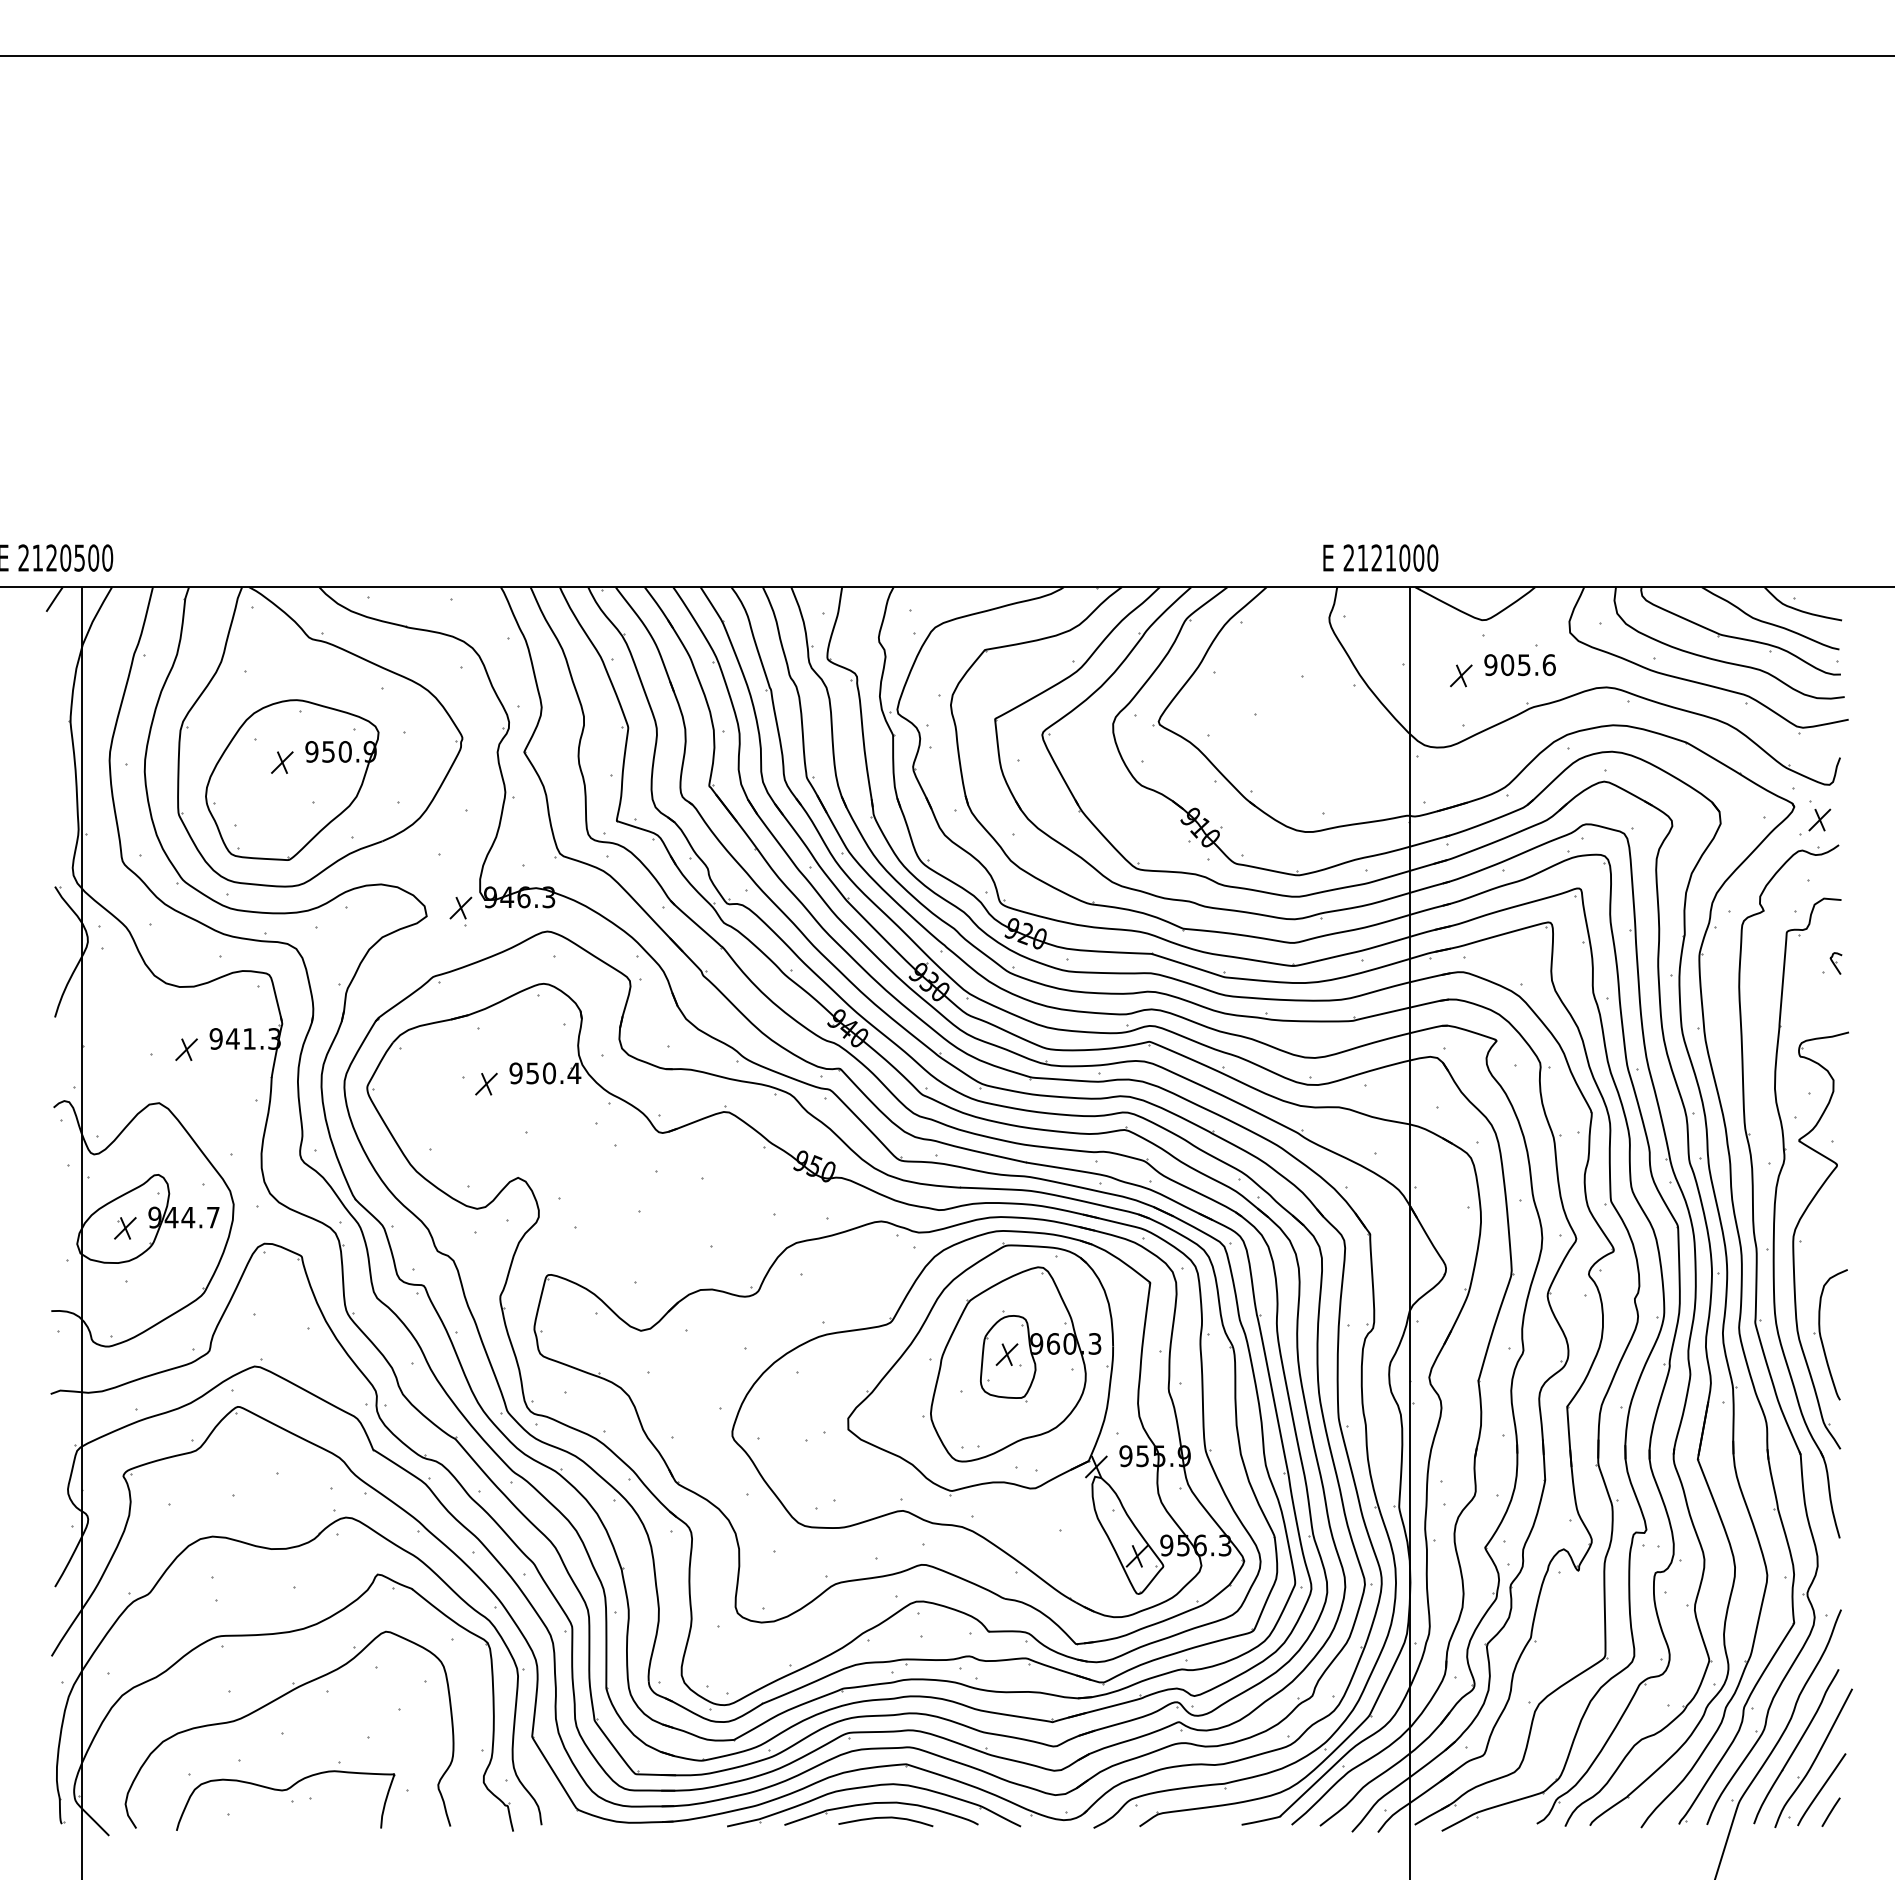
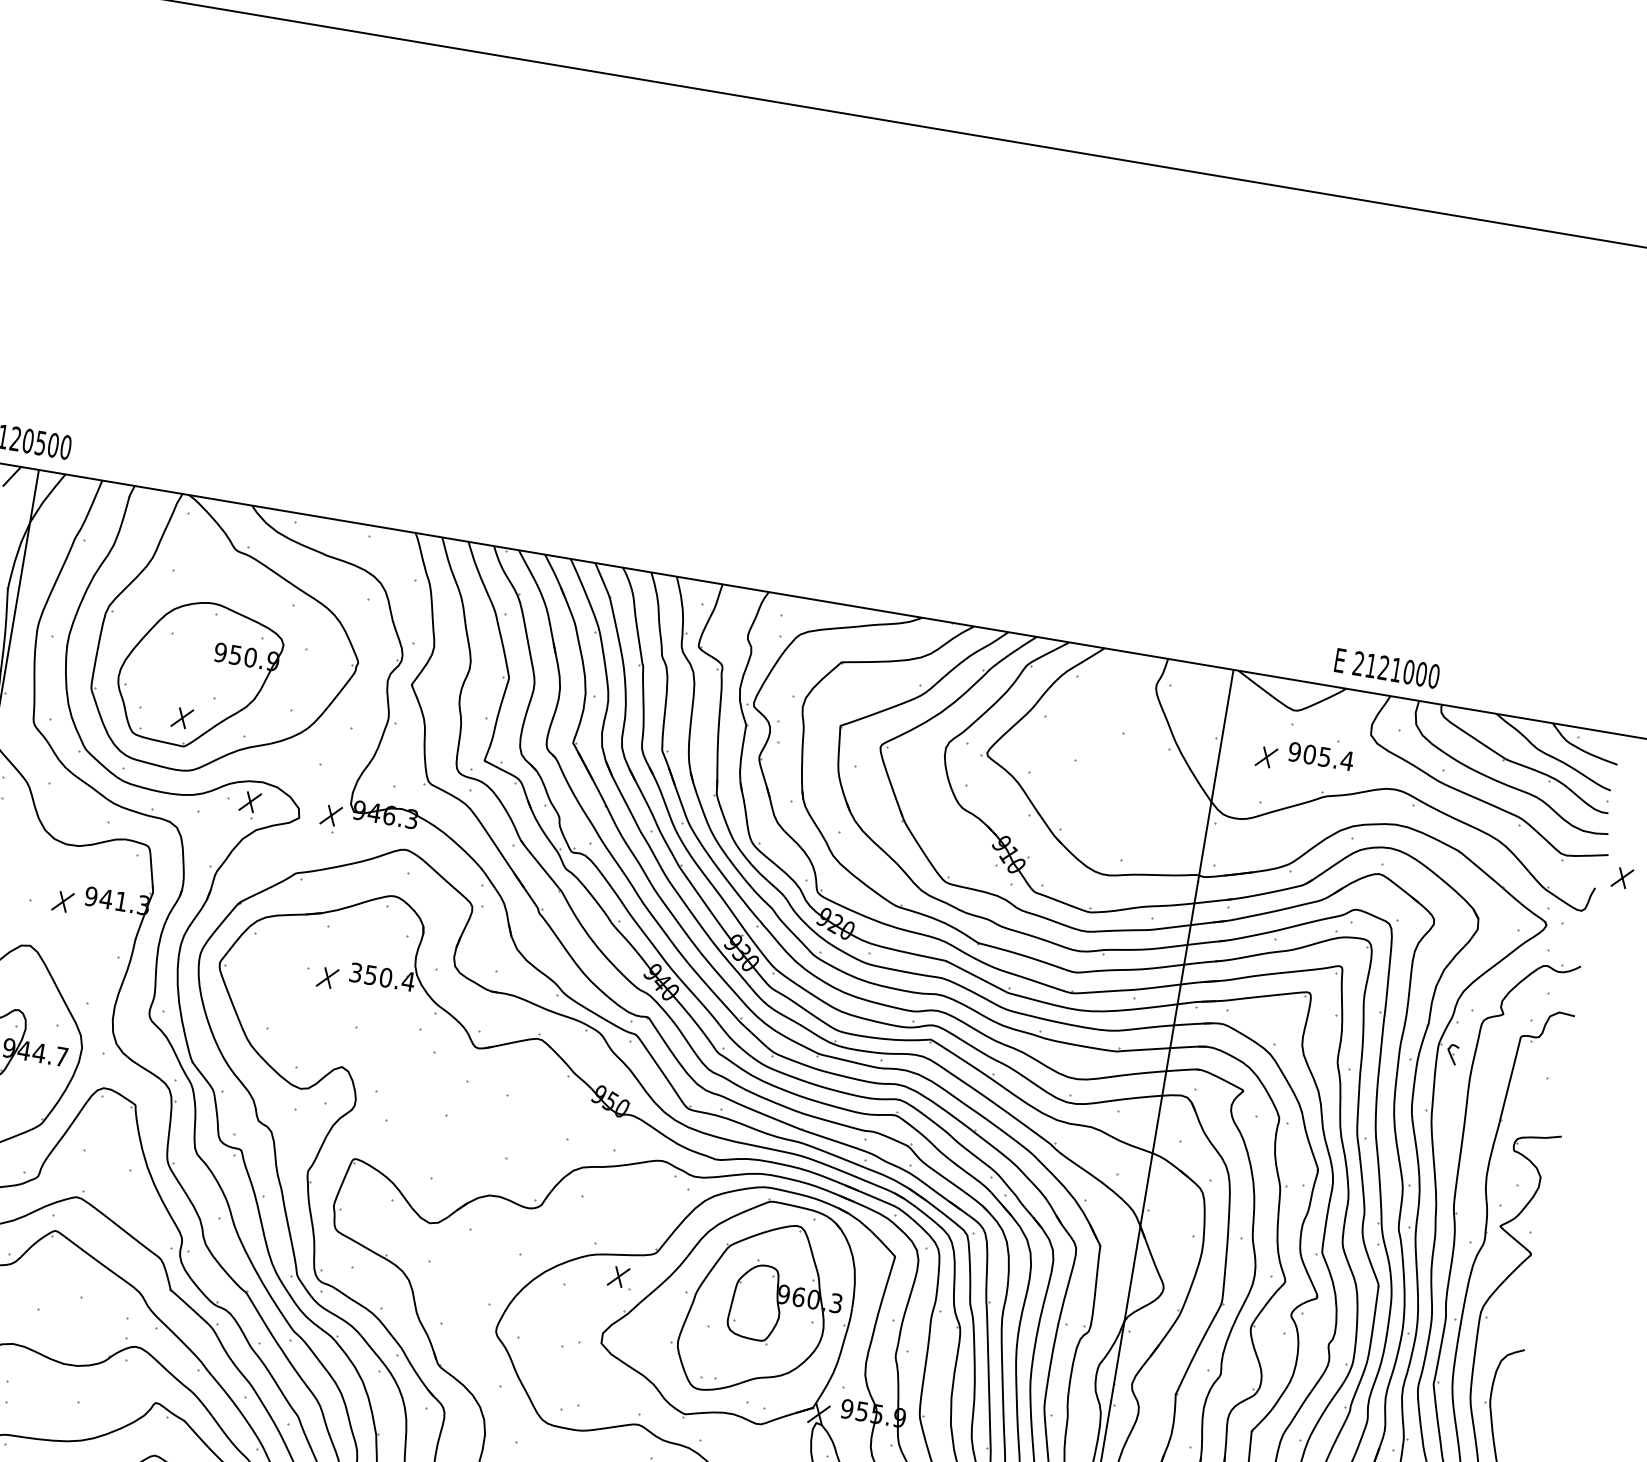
text: (1380, 557) -> (1387, 668), moved
text: (1549, 665) -> (1347, 761), 905.6 -> 905.4
part: (282, 762) -> (182, 718), moved
part: (1819, 819) -> (1622, 877), moved
part: (370, 911) -> (249, 805), added
part: (1835, 963) -> (1451, 1054), moved
text: (515, 1073) -> (355, 972), 950.4 -> 350.4
part: (1008, 1354) -> (620, 1277), moved

